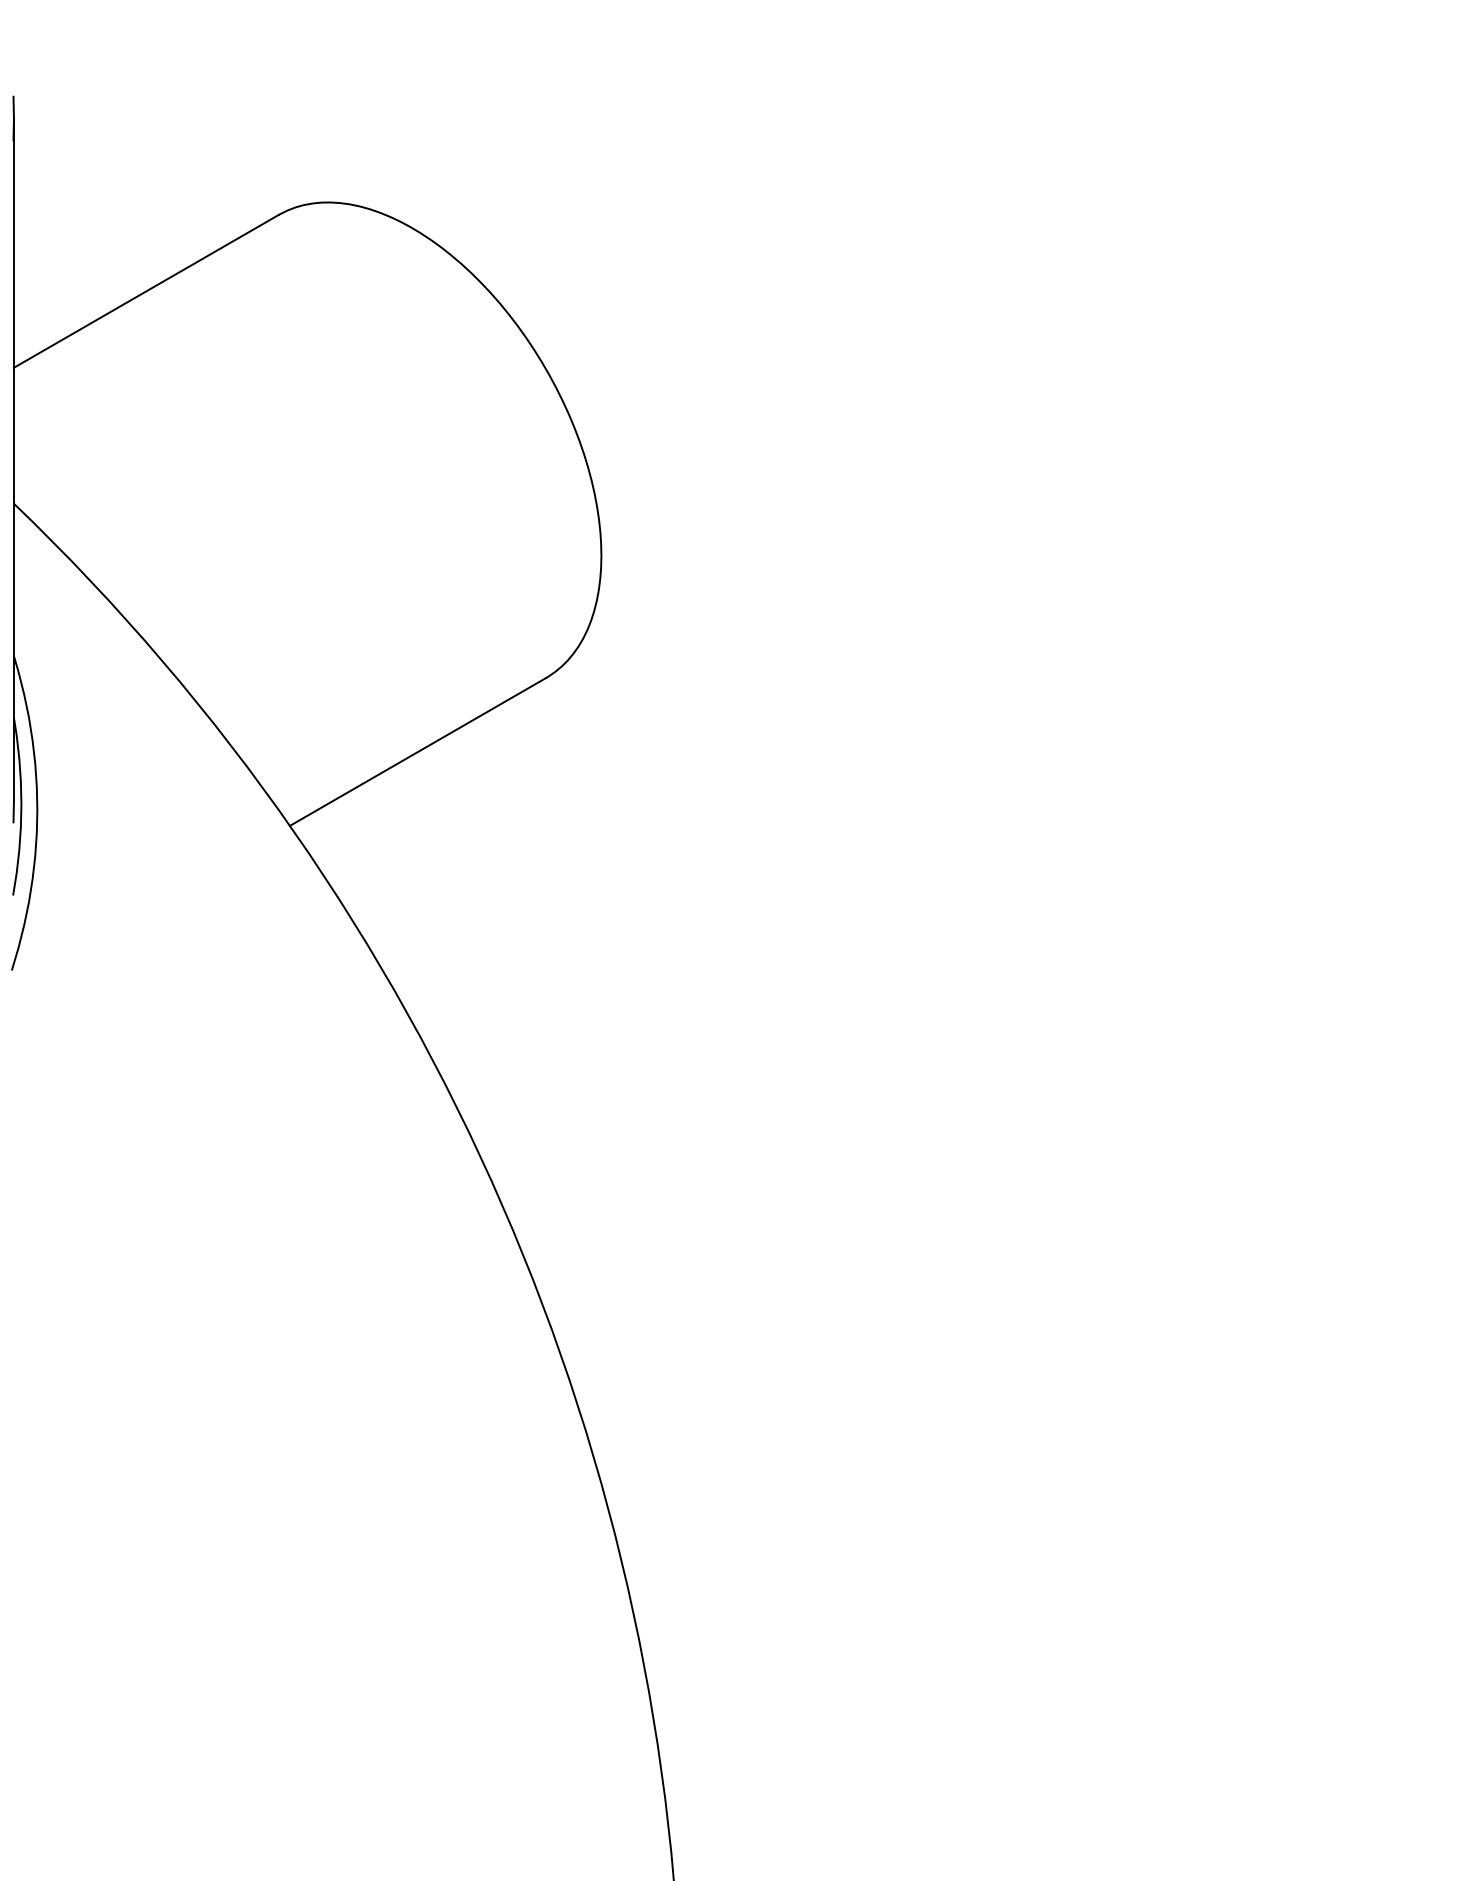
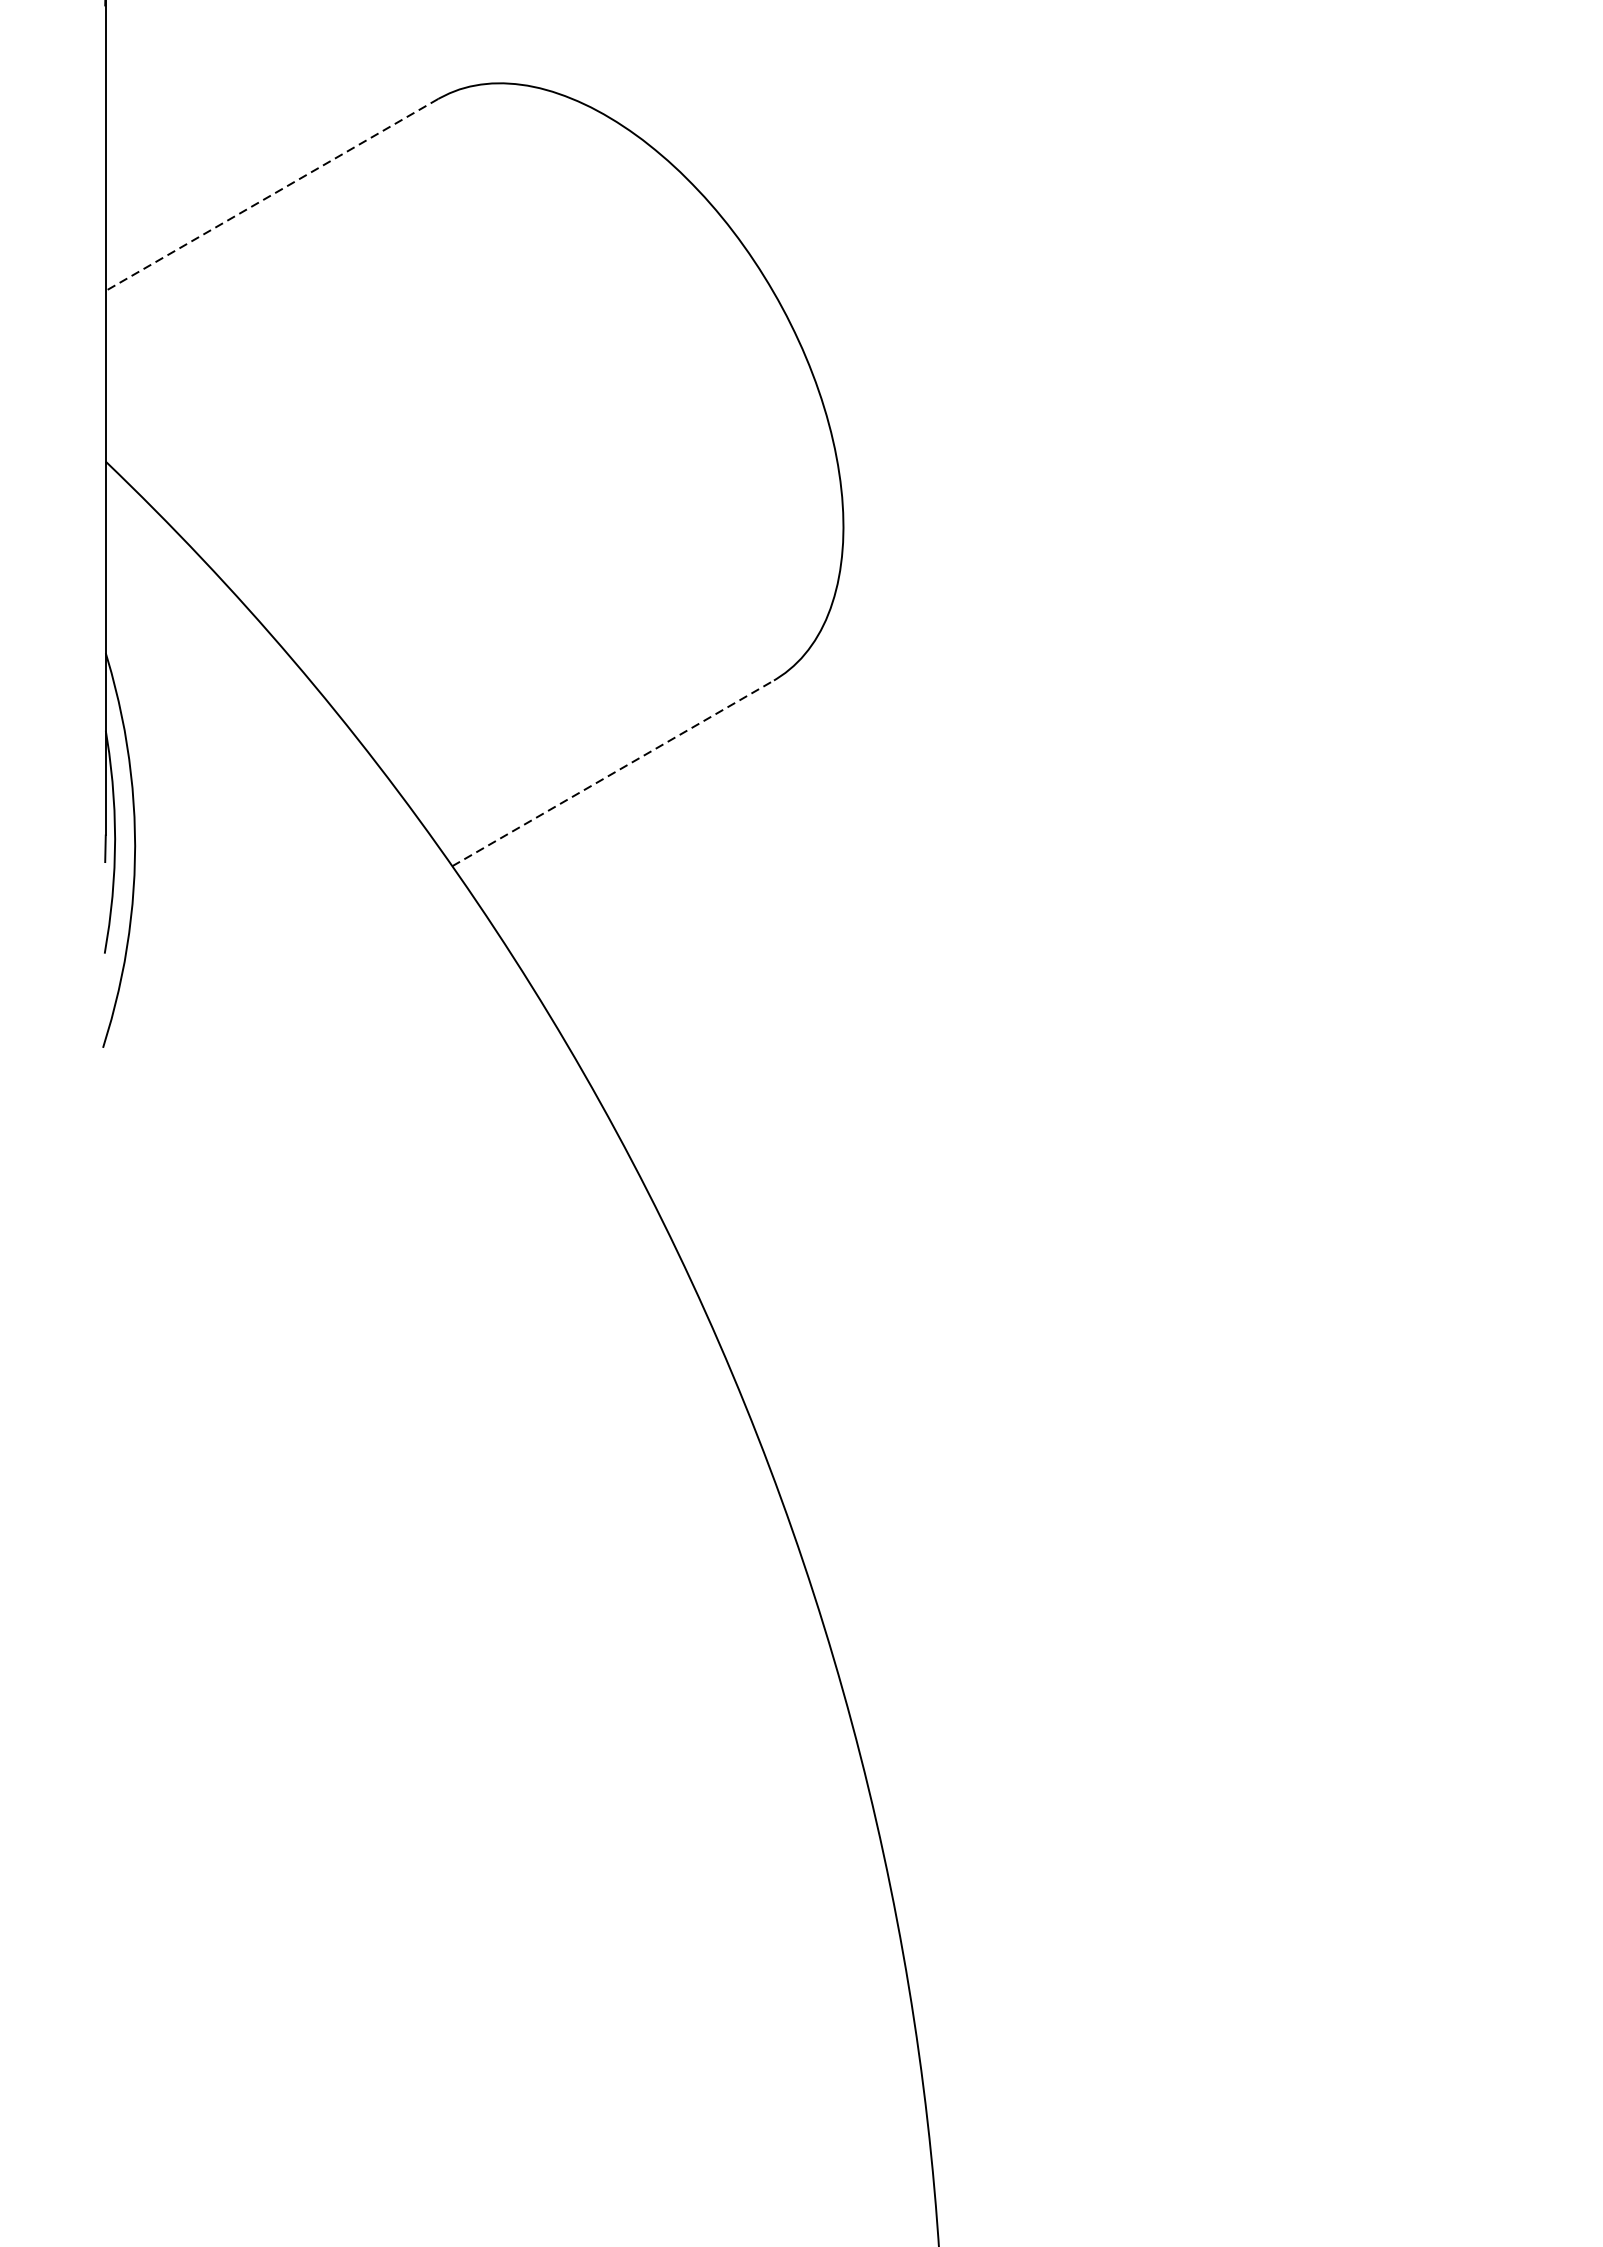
line: (146, 291) -> (272, 195), solid -> dashed
line: (418, 751) -> (613, 772), solid -> dashed

